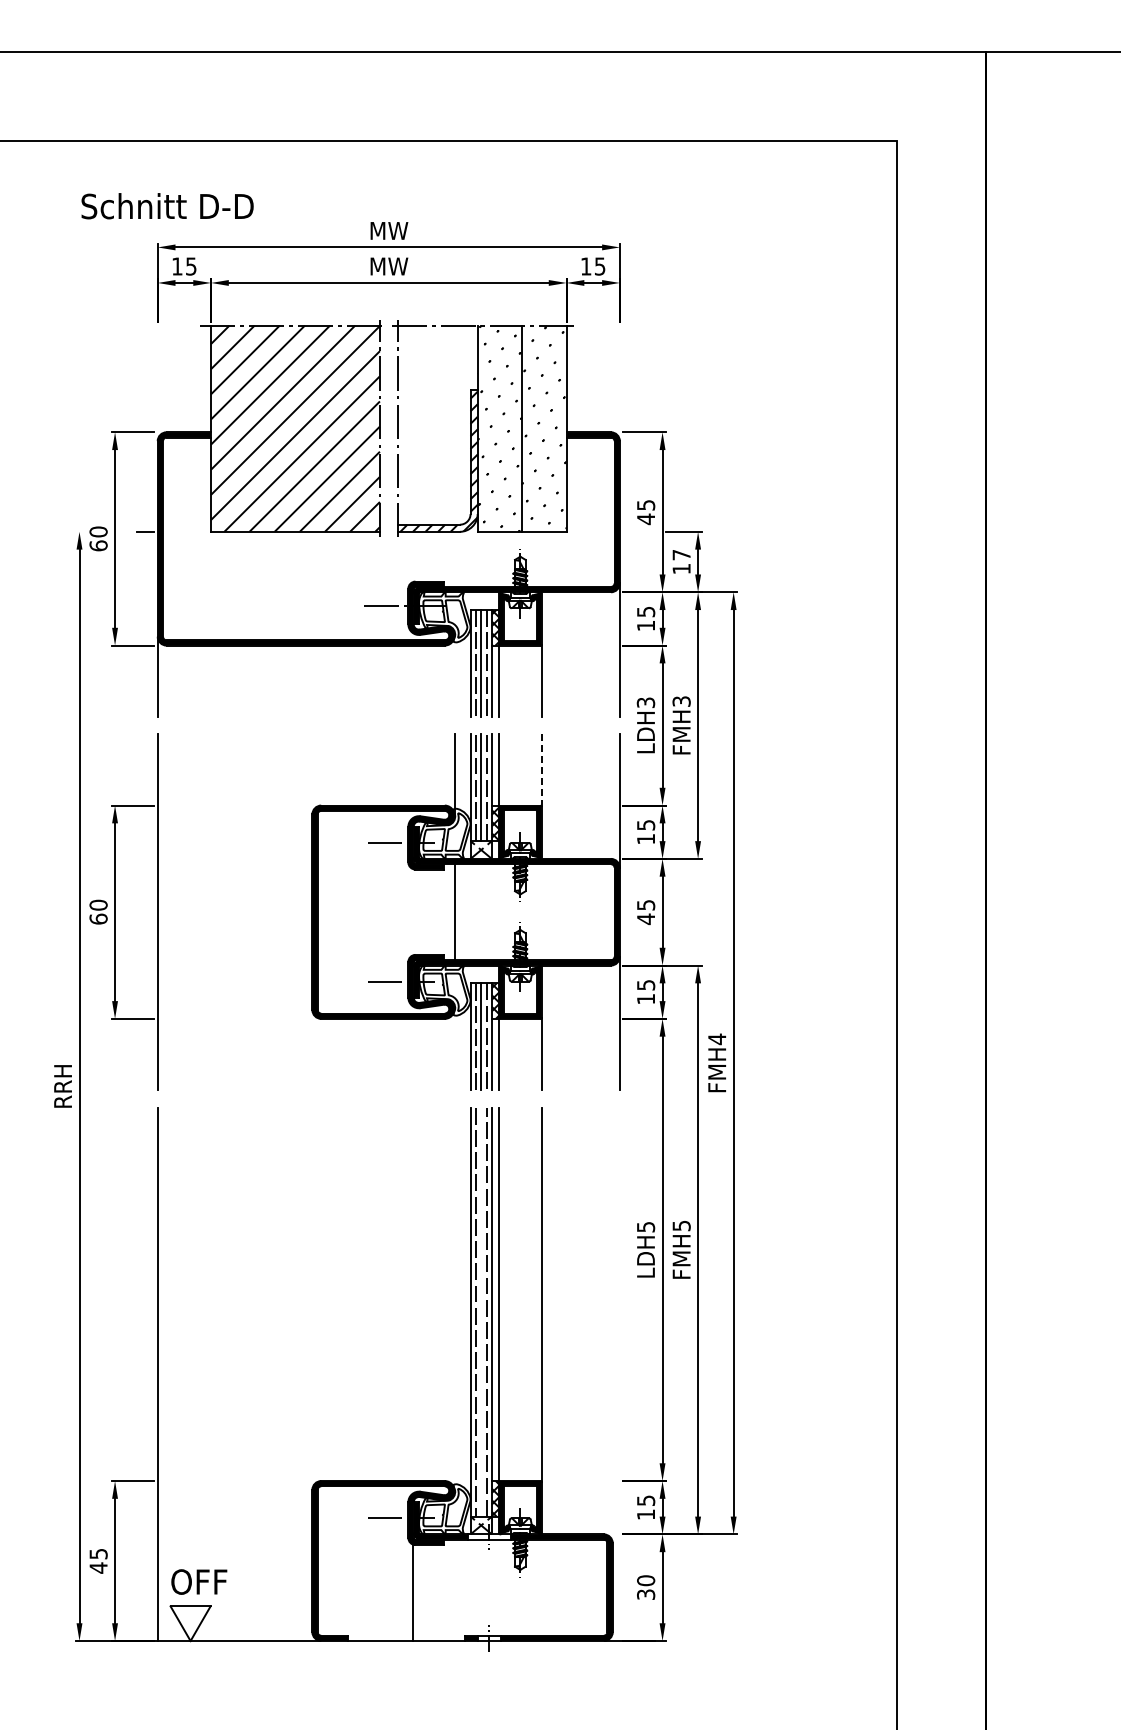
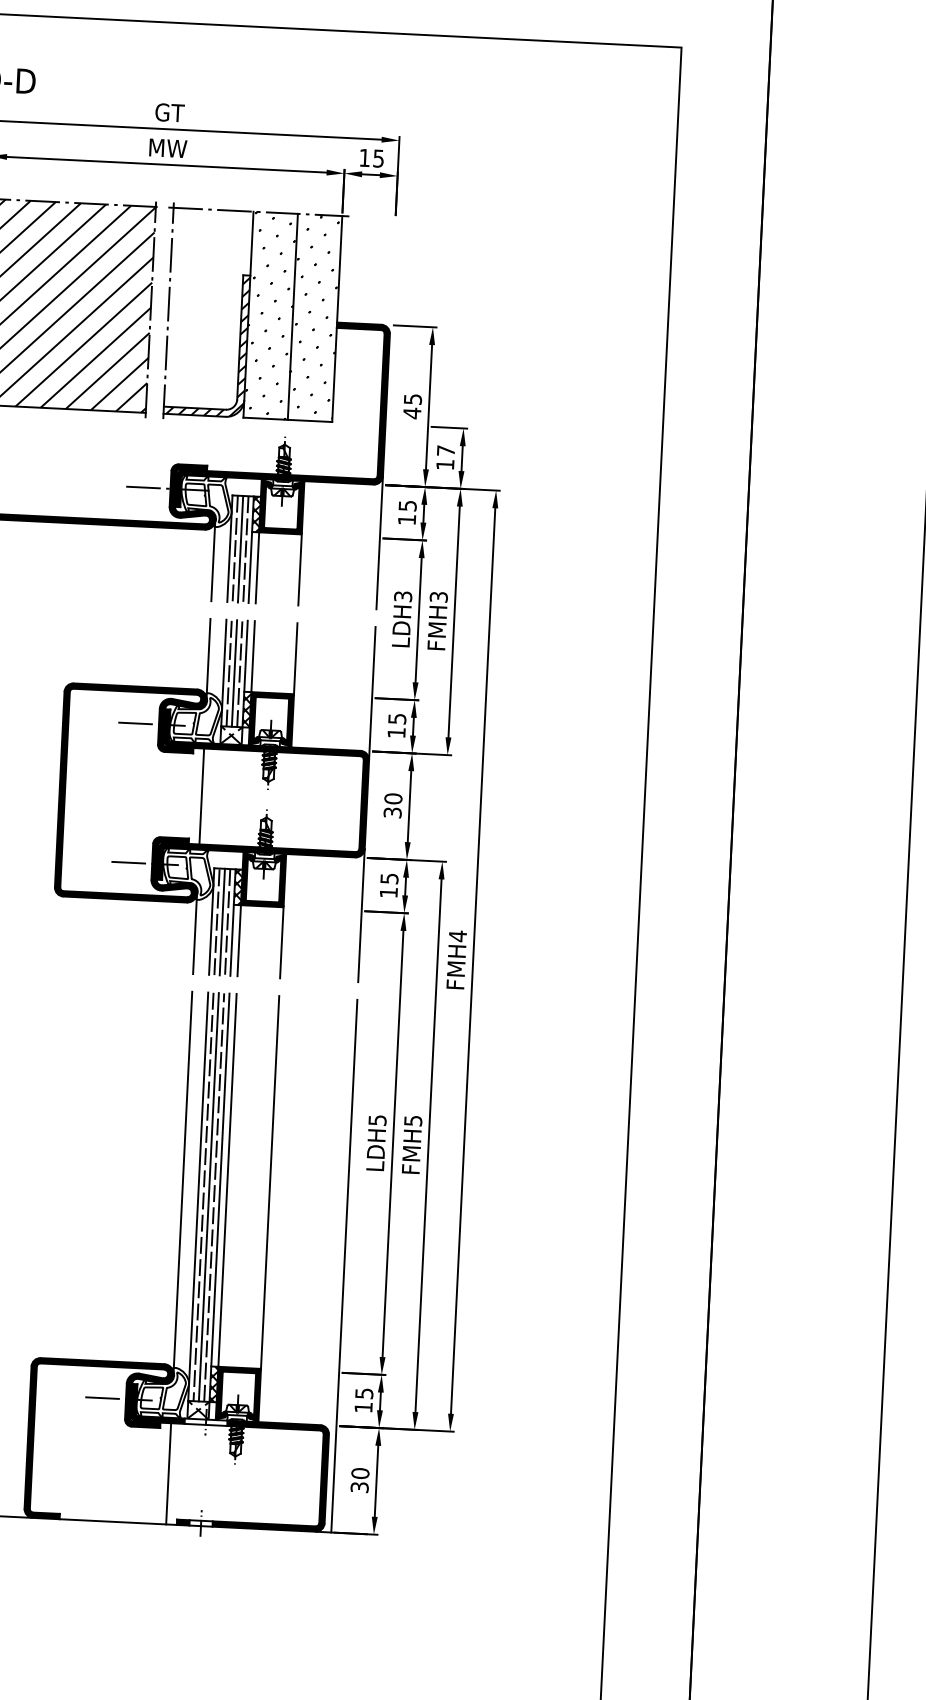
text: (389, 230) -> (170, 112), MW -> GT
line: (454, 675) -> (213, 560), added
line: (541, 770) -> (295, 659), dashed -> solid
text: (646, 912) -> (393, 806), 45 -> 30
line: (454, 1049) -> (195, 933), added
line: (454, 1298) -> (182, 1182), added
line: (481, 1311) -> (209, 1196), added
line: (619, 1374) -> (343, 1266), added
line: (412, 1590) -> (168, 1473), moved

